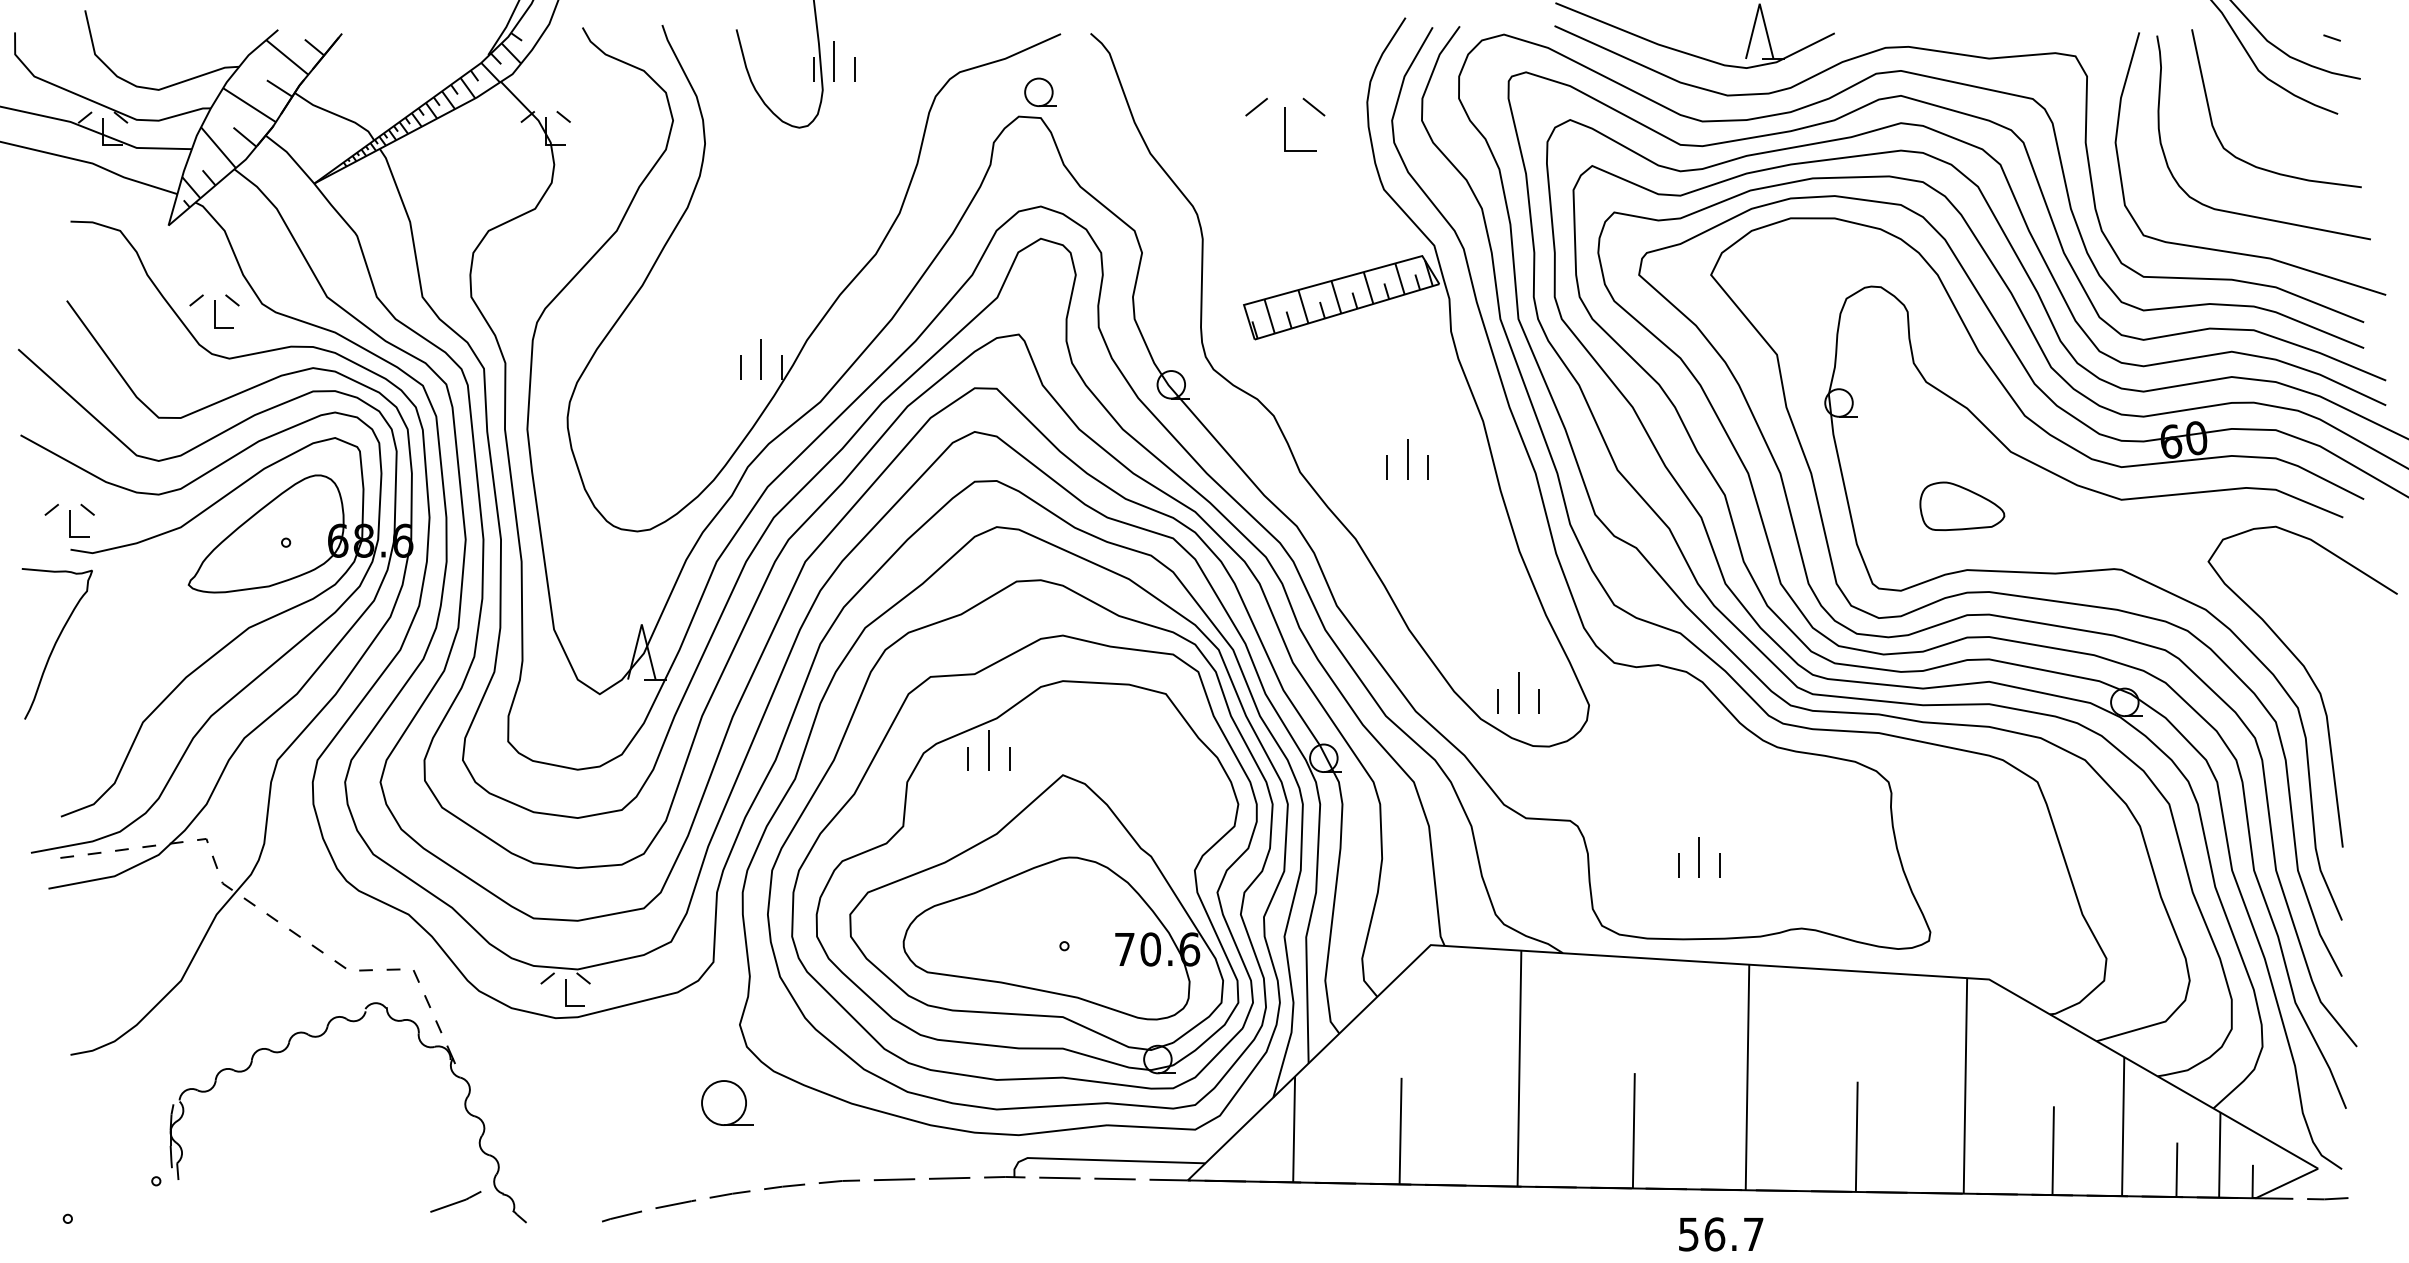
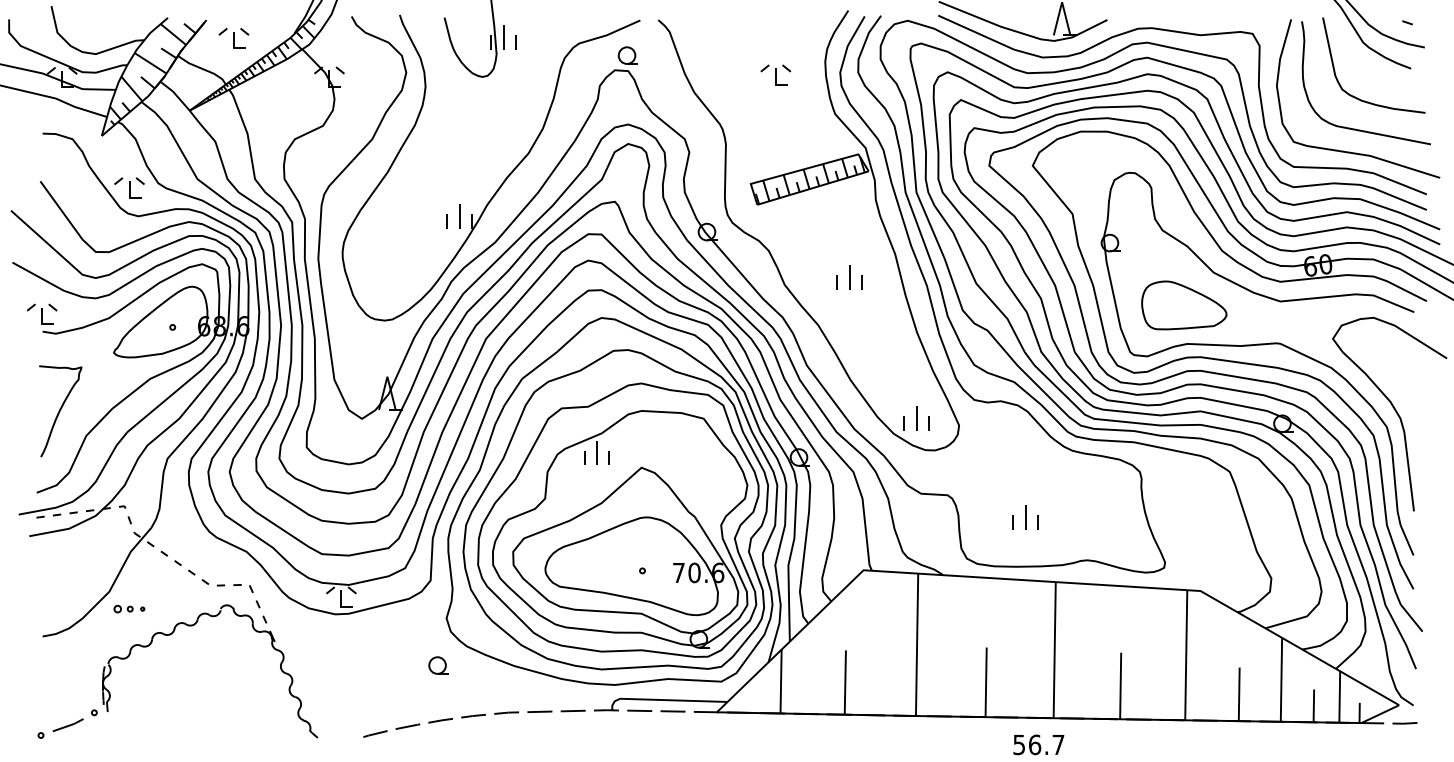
part: (386, 64) -> (233, 38), added
part: (1284, 123) -> (775, 74), size x0.62
part: (1962, 506) -> (1184, 305), size x1.67
curve: (57, 643) -> (60, 411), moved
part: (214, 1008) -> (129, 608), added
part: (726, 1102) -> (438, 665), size x0.62
line: (454, 1202) -> (67, 725), moved

